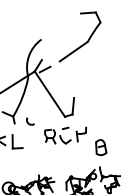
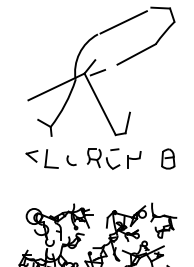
line: (60, 27) -> (123, 22), added
arc: (28, 123) -> (69, 162), moved
part: (101, 147) -> (168, 158), moved

